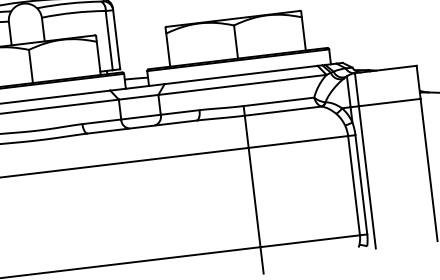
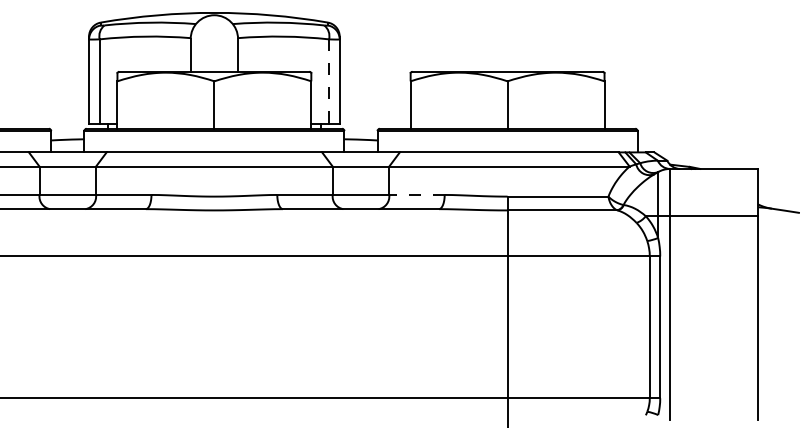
line: (109, 41) -> (329, 82), solid -> dashed
line: (179, 112) -> (416, 194), solid -> dashed

